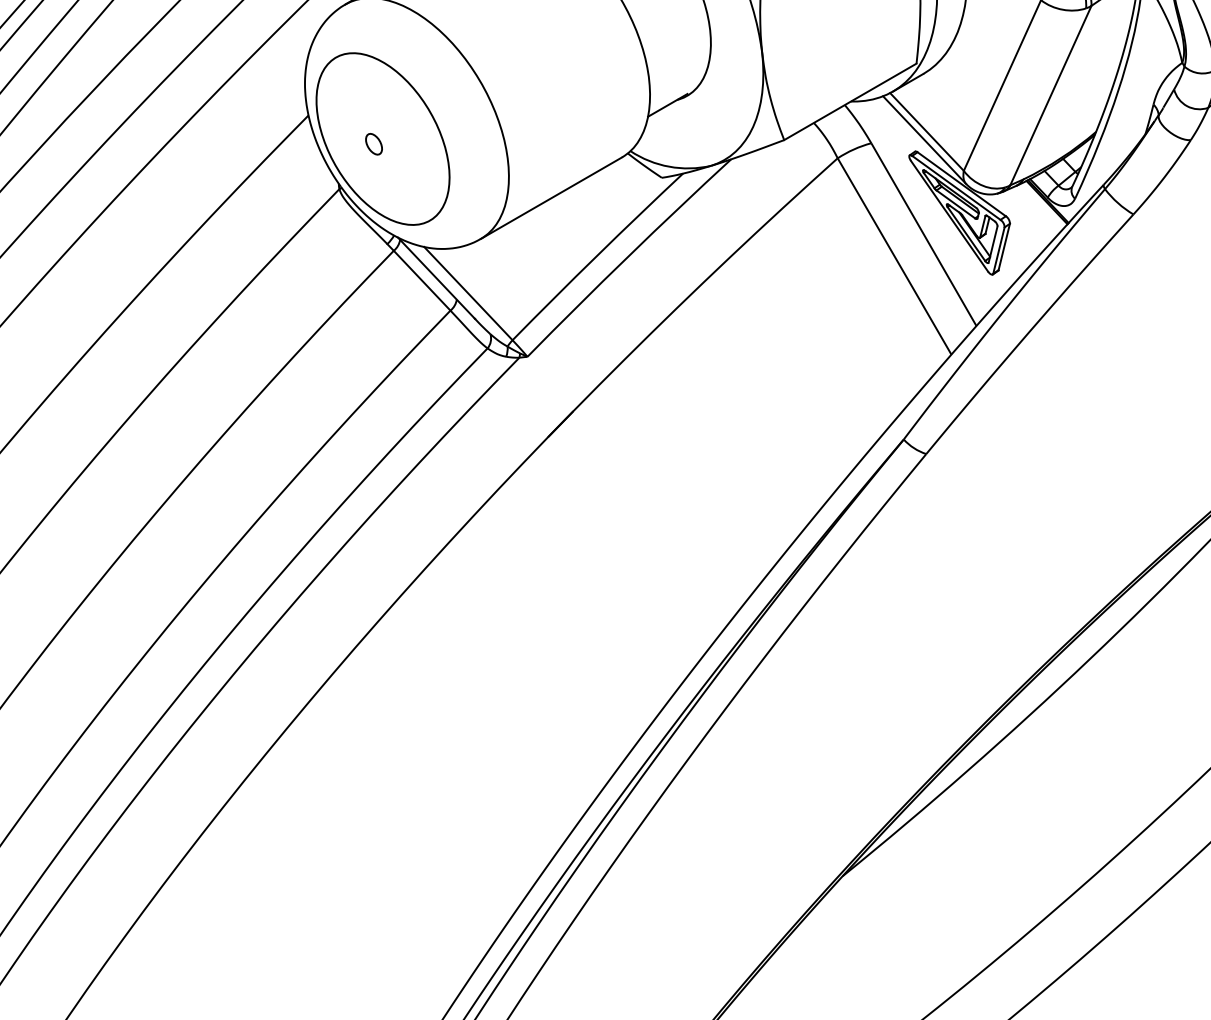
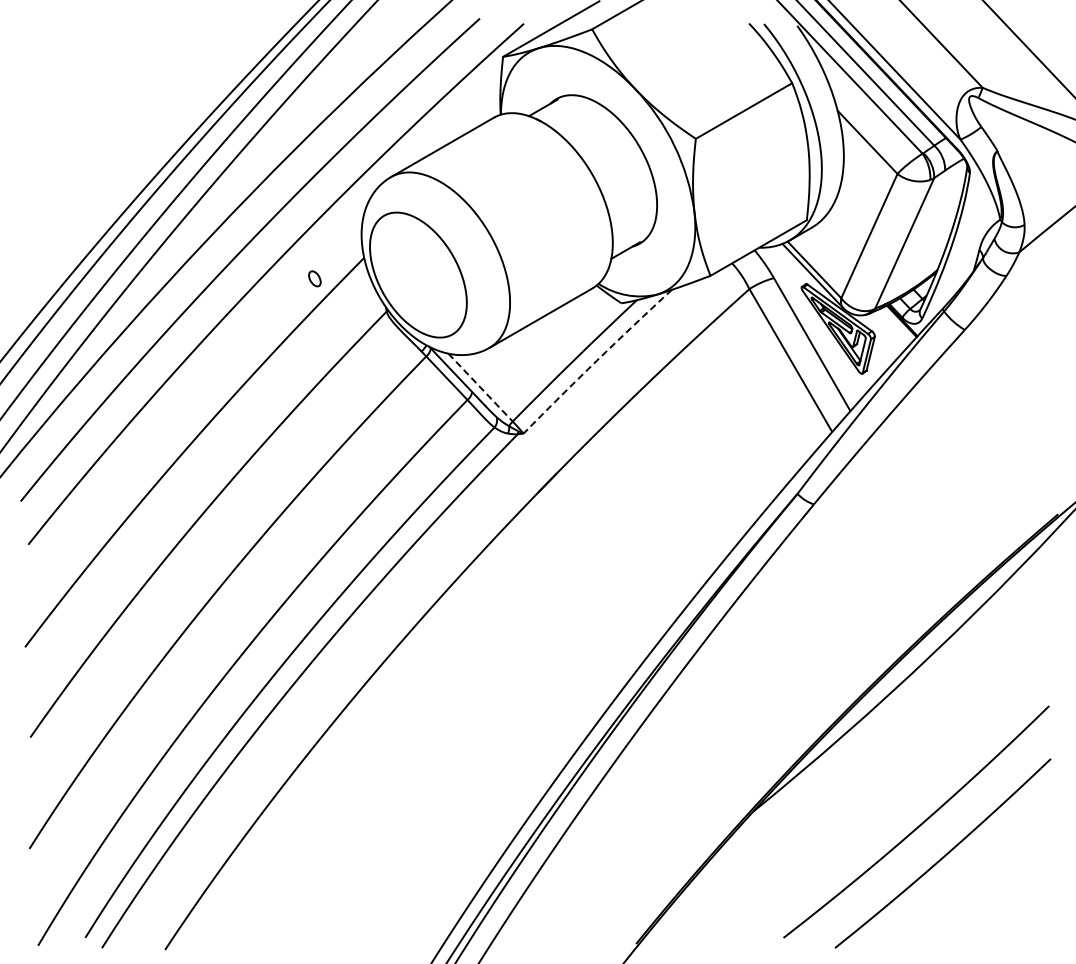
part: (373, 143) -> (314, 278), moved
arc: (627, 256) -> (596, 360), solid -> dashed
line: (468, 293) -> (480, 387), solid -> dashed

